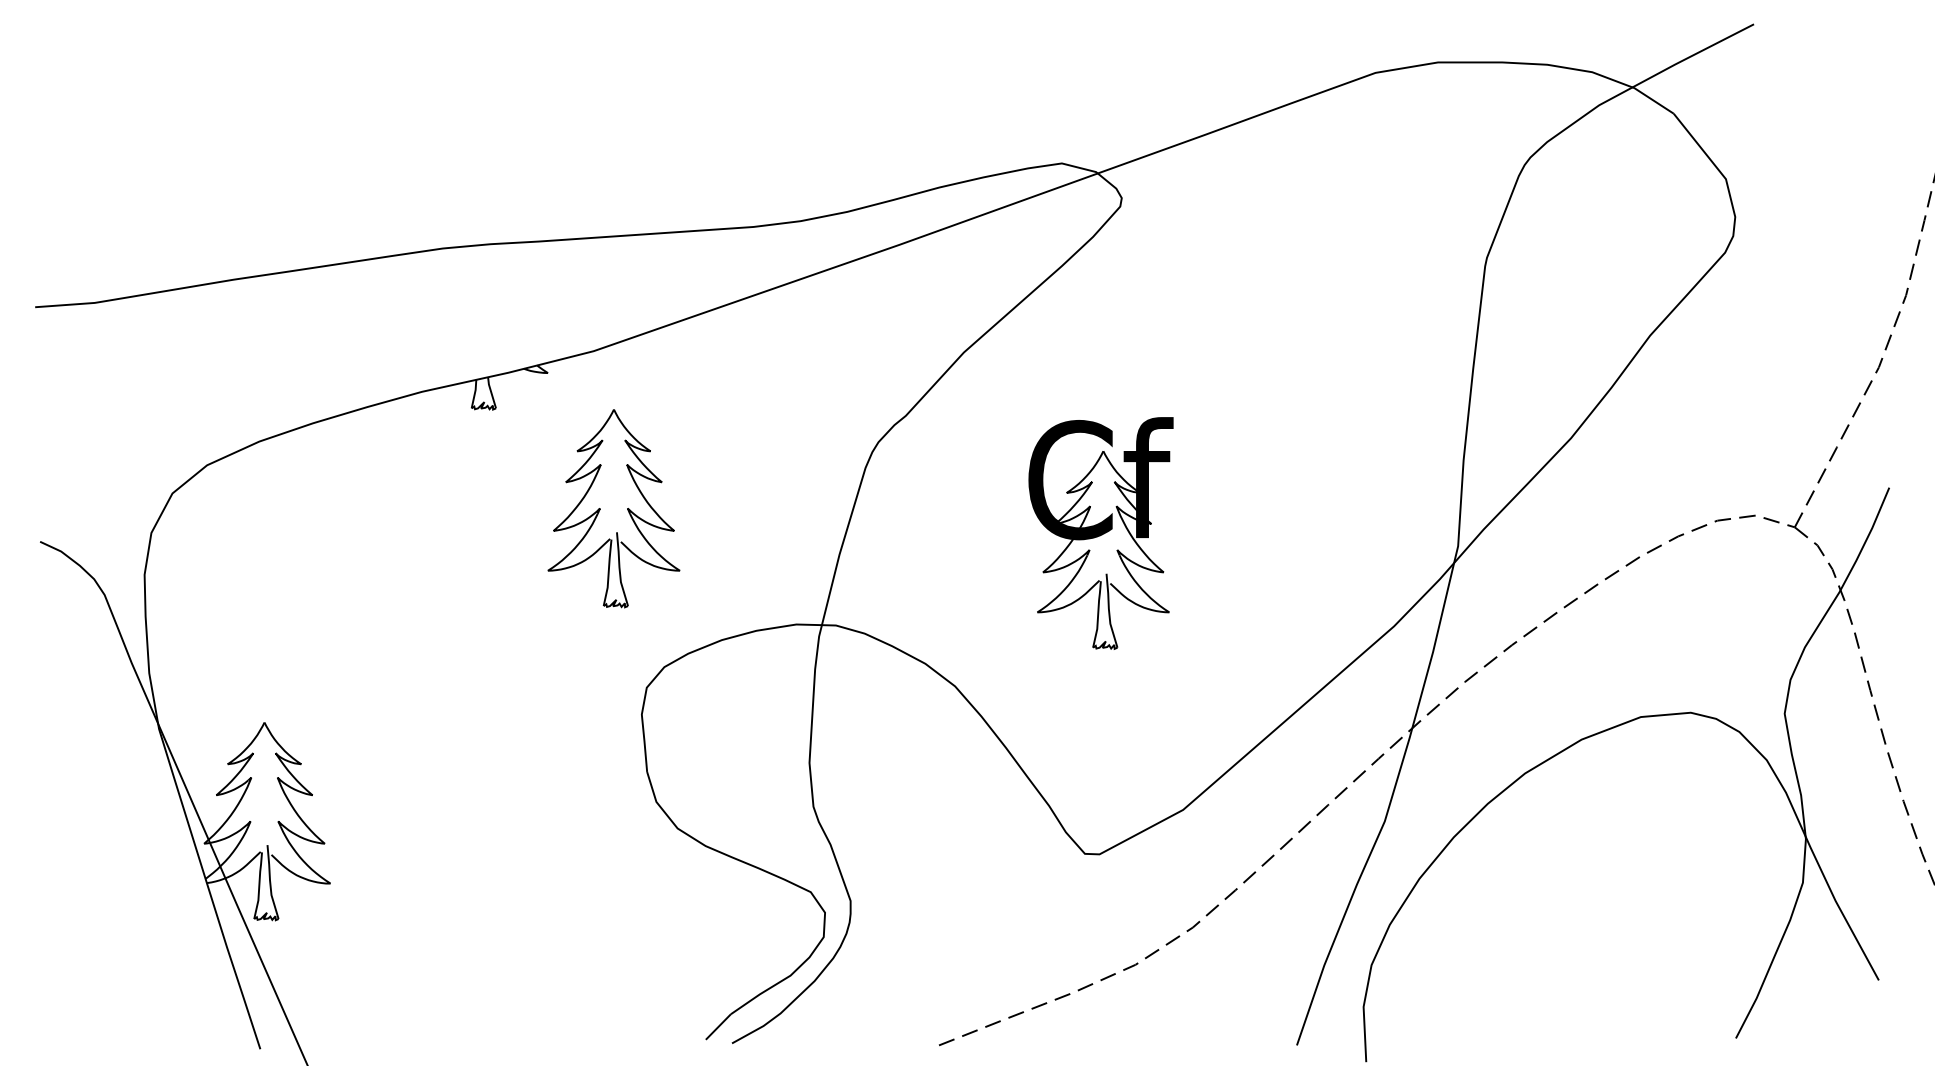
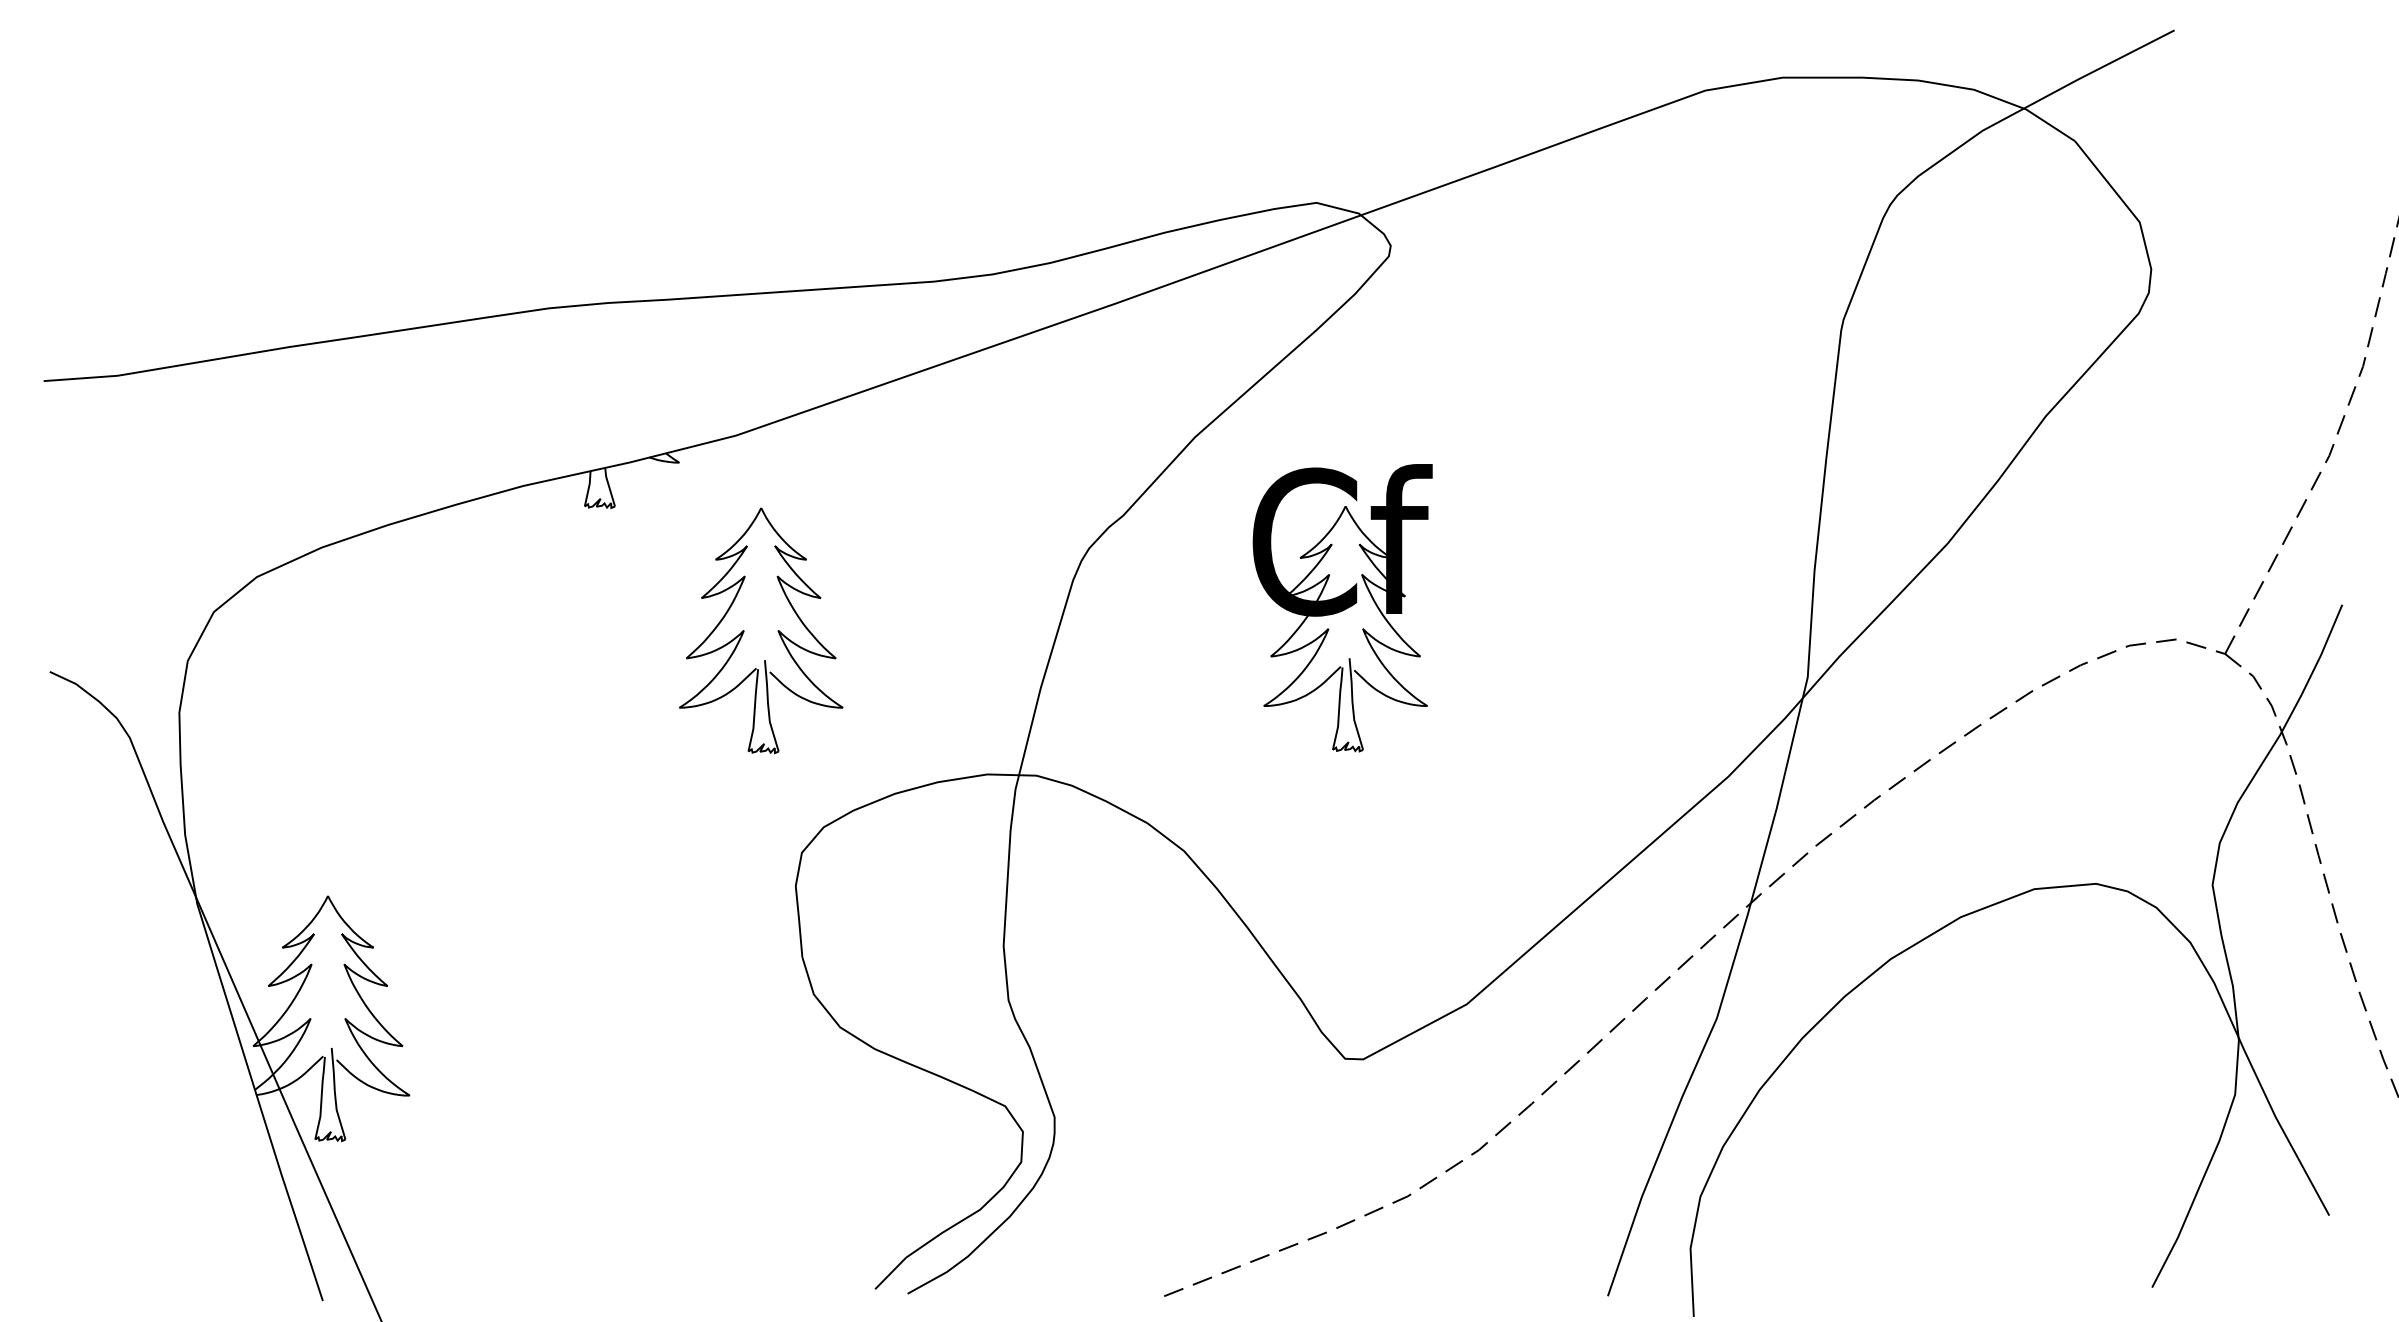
part: (1100, 533) -> (1342, 608), moved

